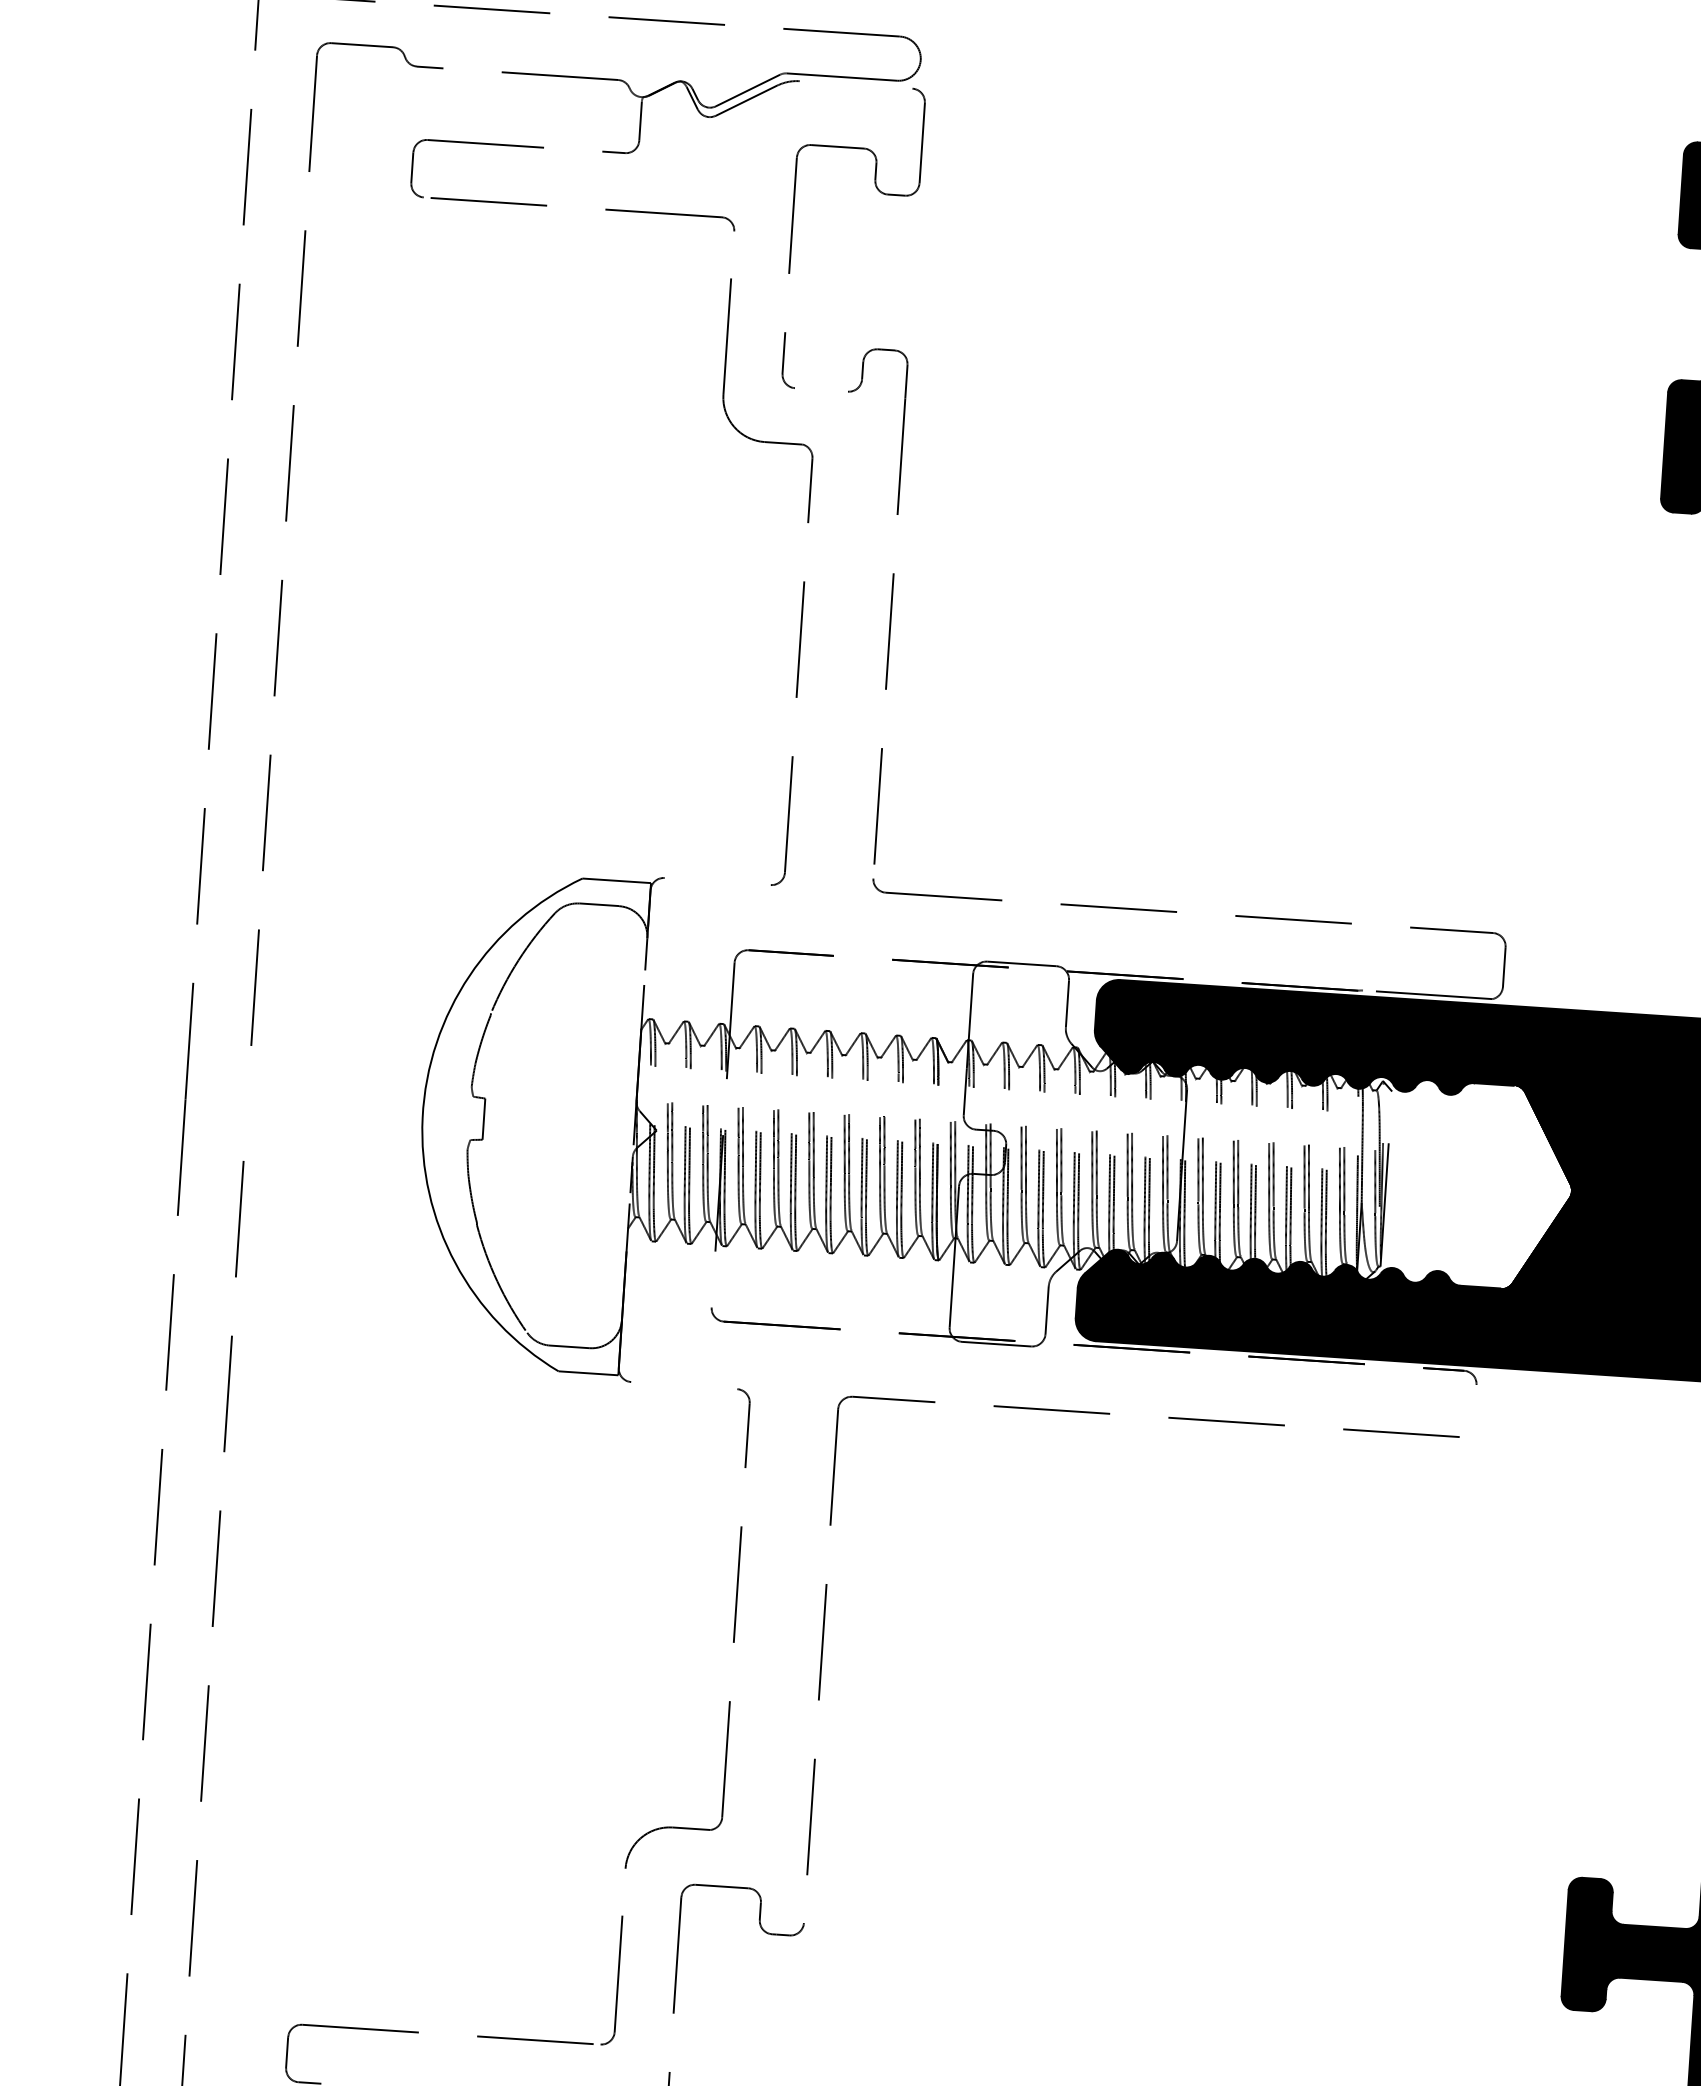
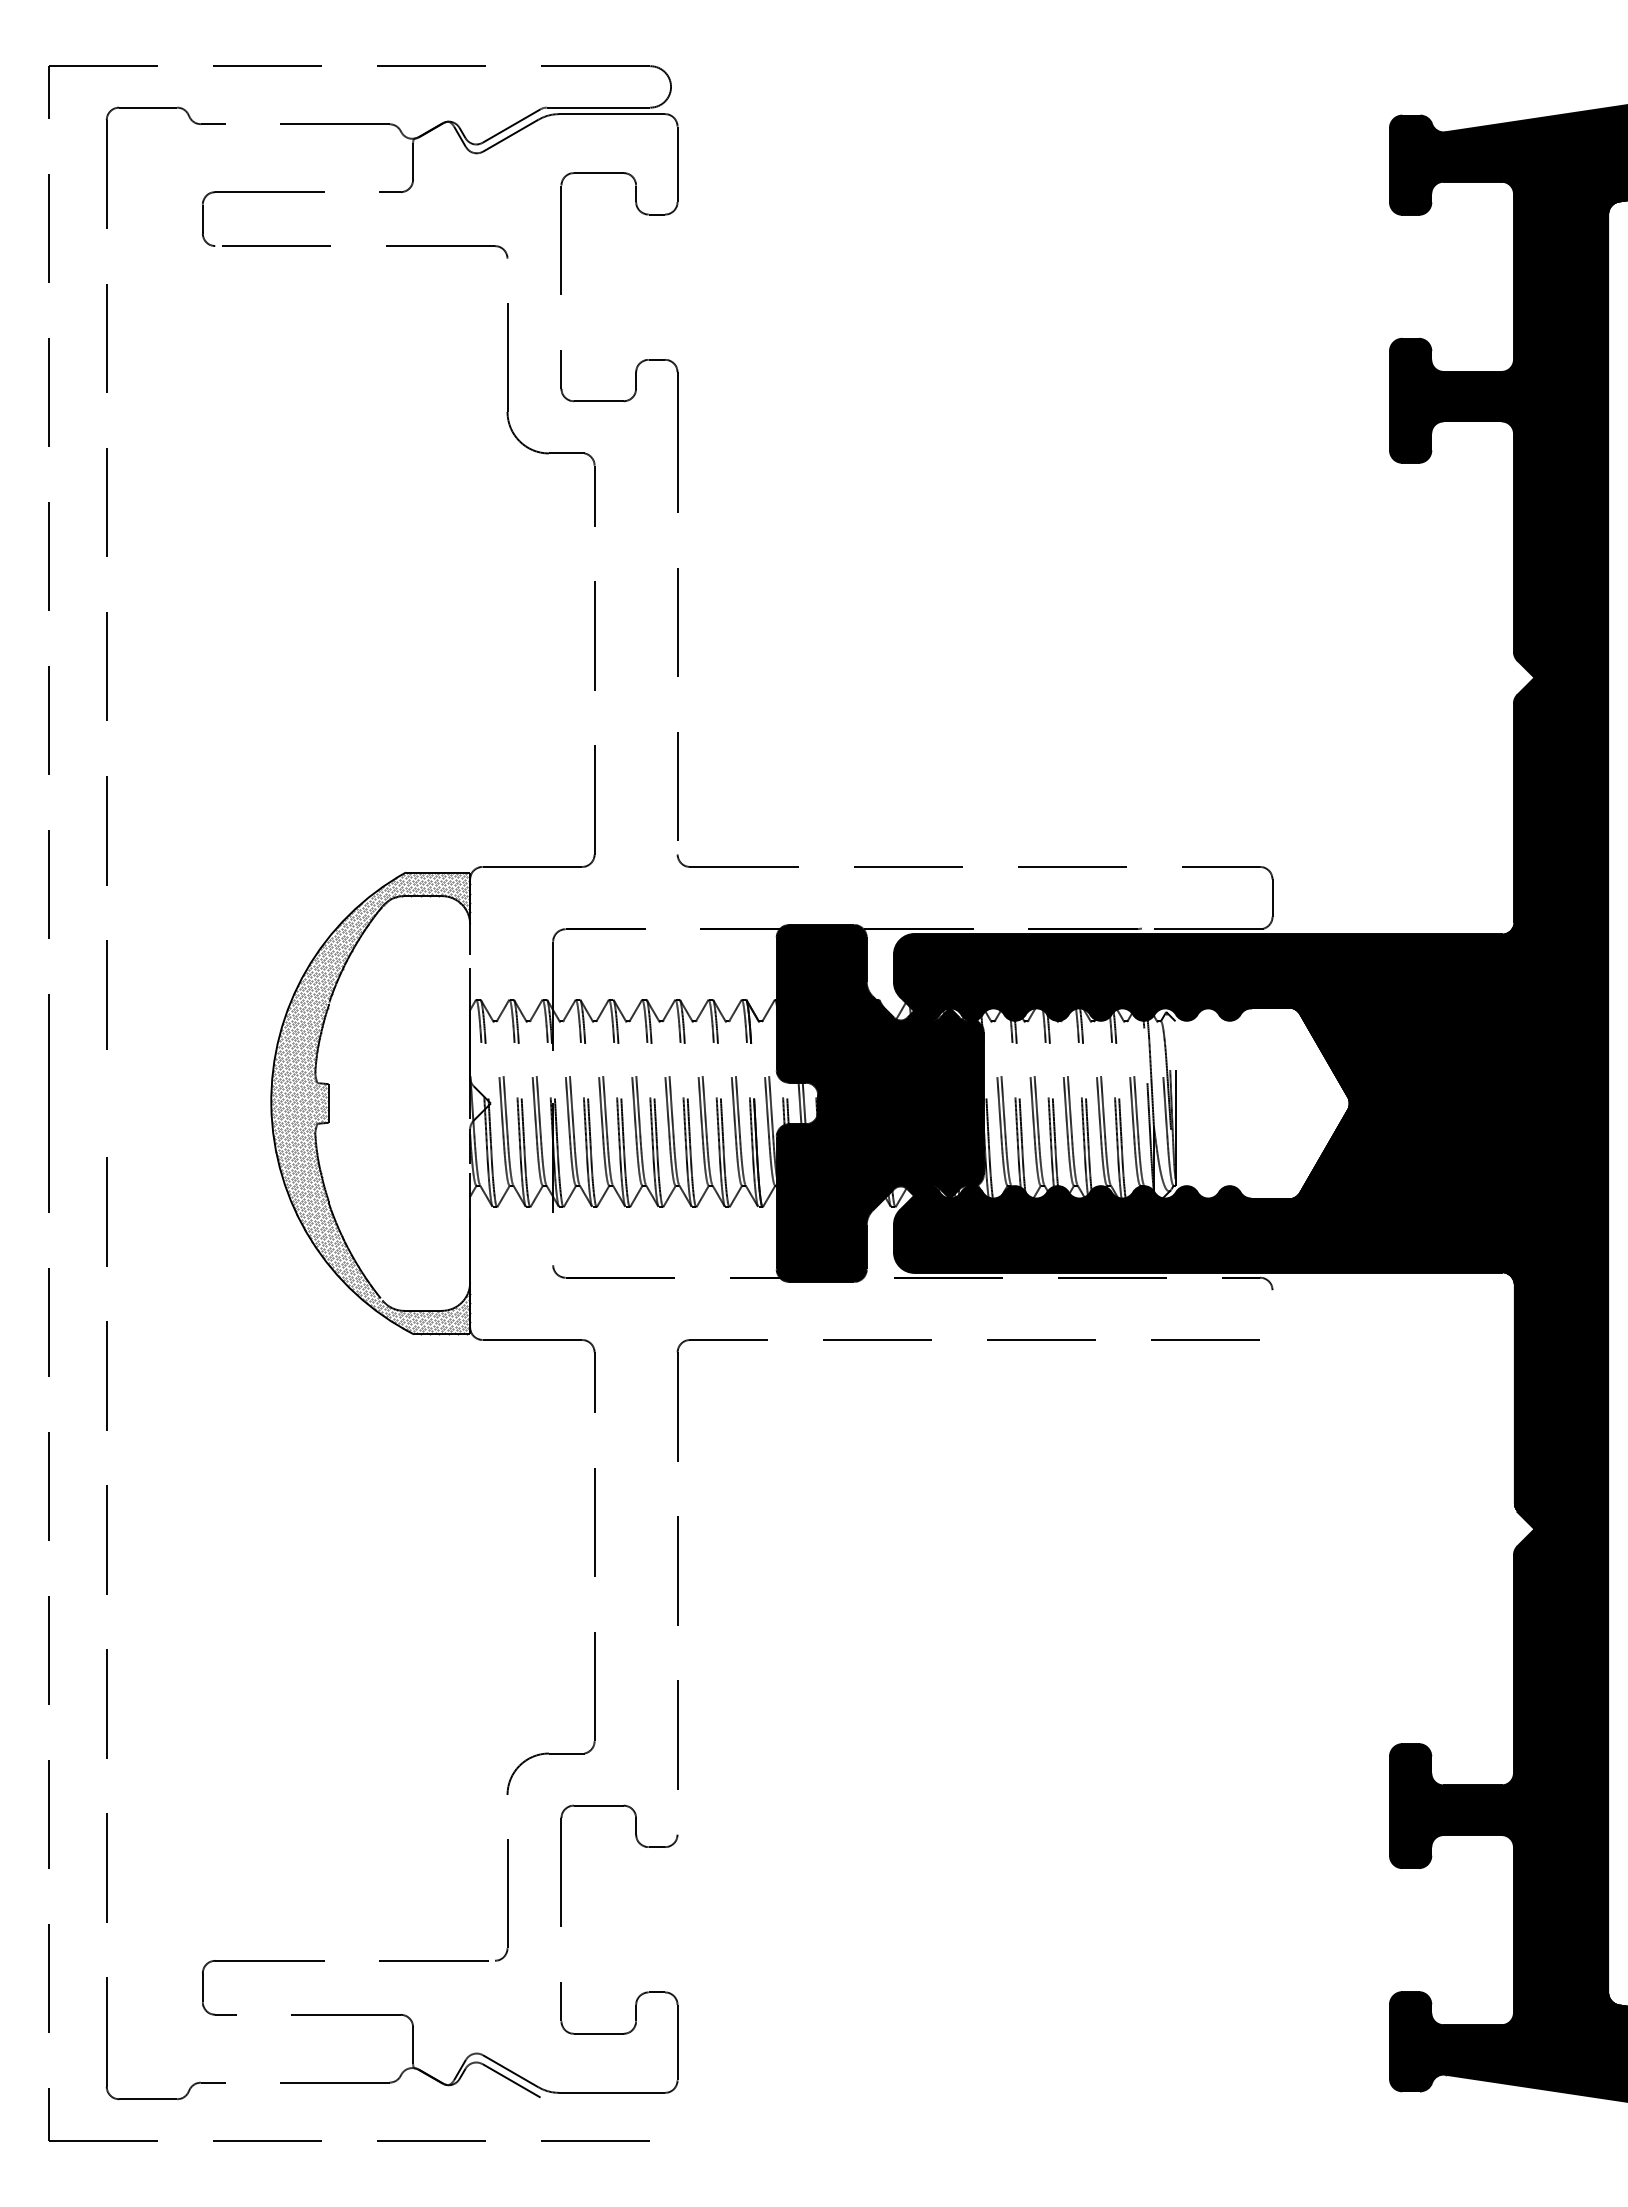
line: (856, 85) -> (612, 114), added
line: (821, 390) -> (598, 401), added
line: (717, 881) -> (532, 866), added
hatch: (528, 1121) -> (370, 1102), added
fill: (1070, 1158) -> (879, 1103), added
line: (684, 1385) -> (532, 1339), added

